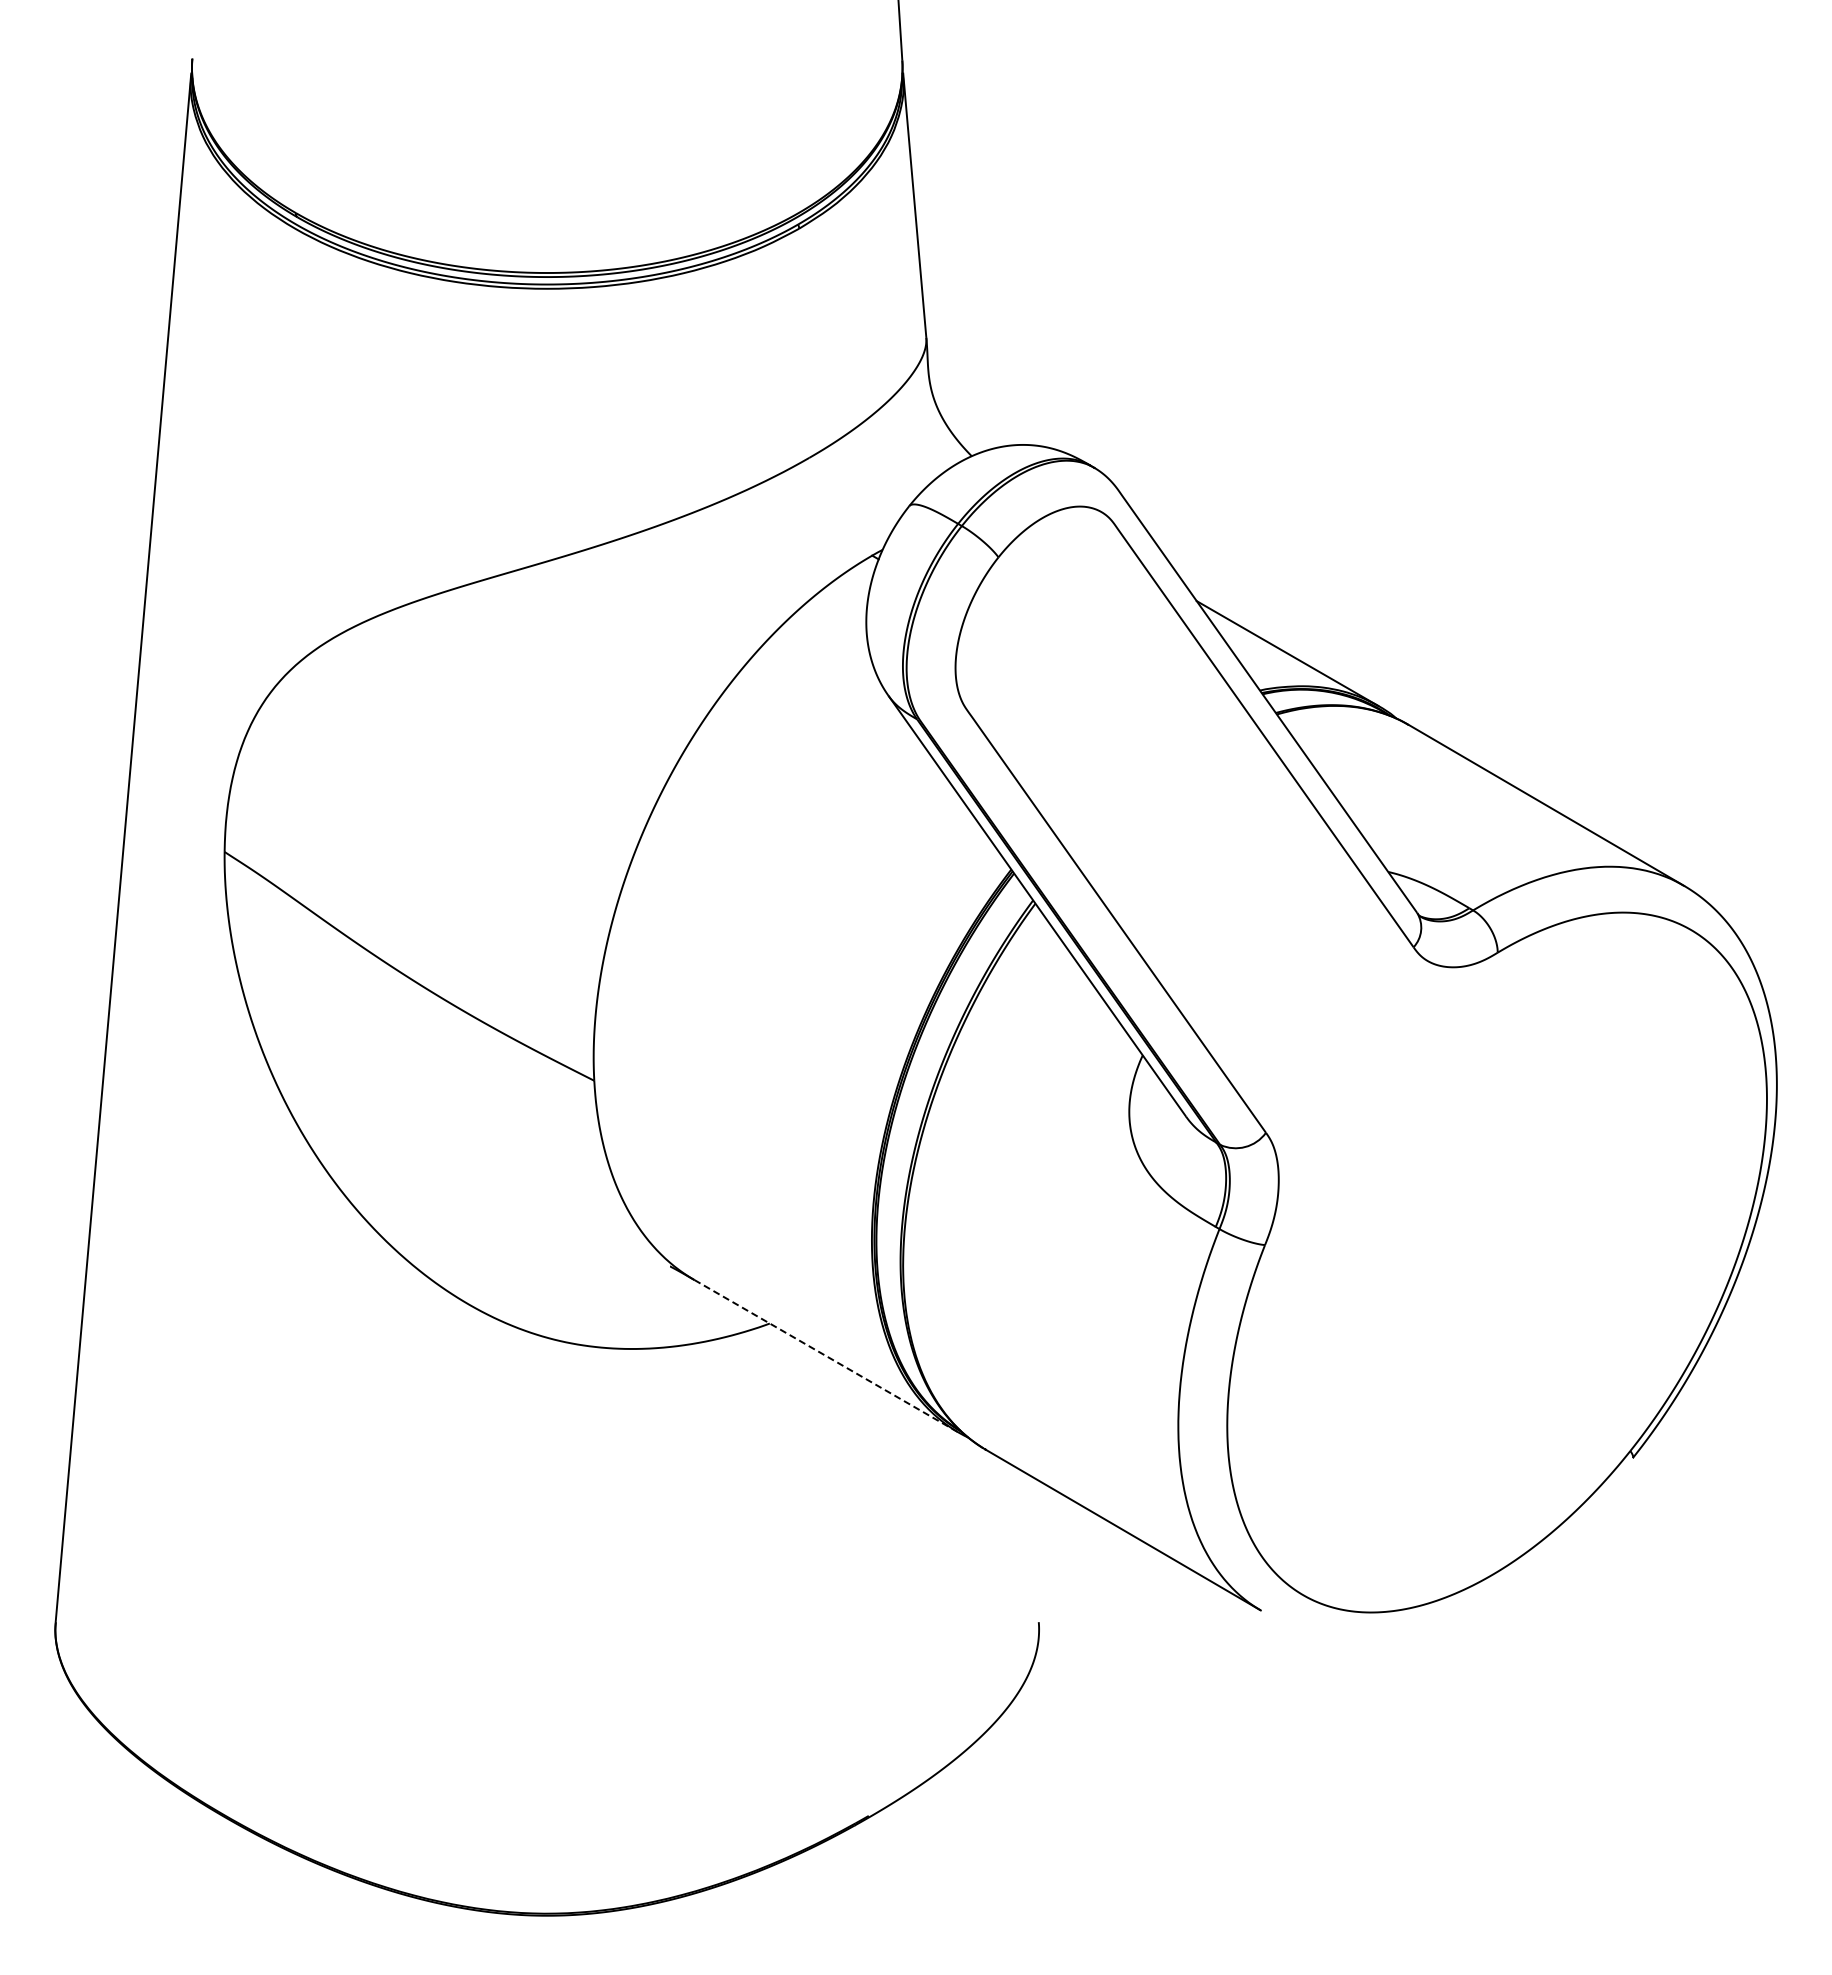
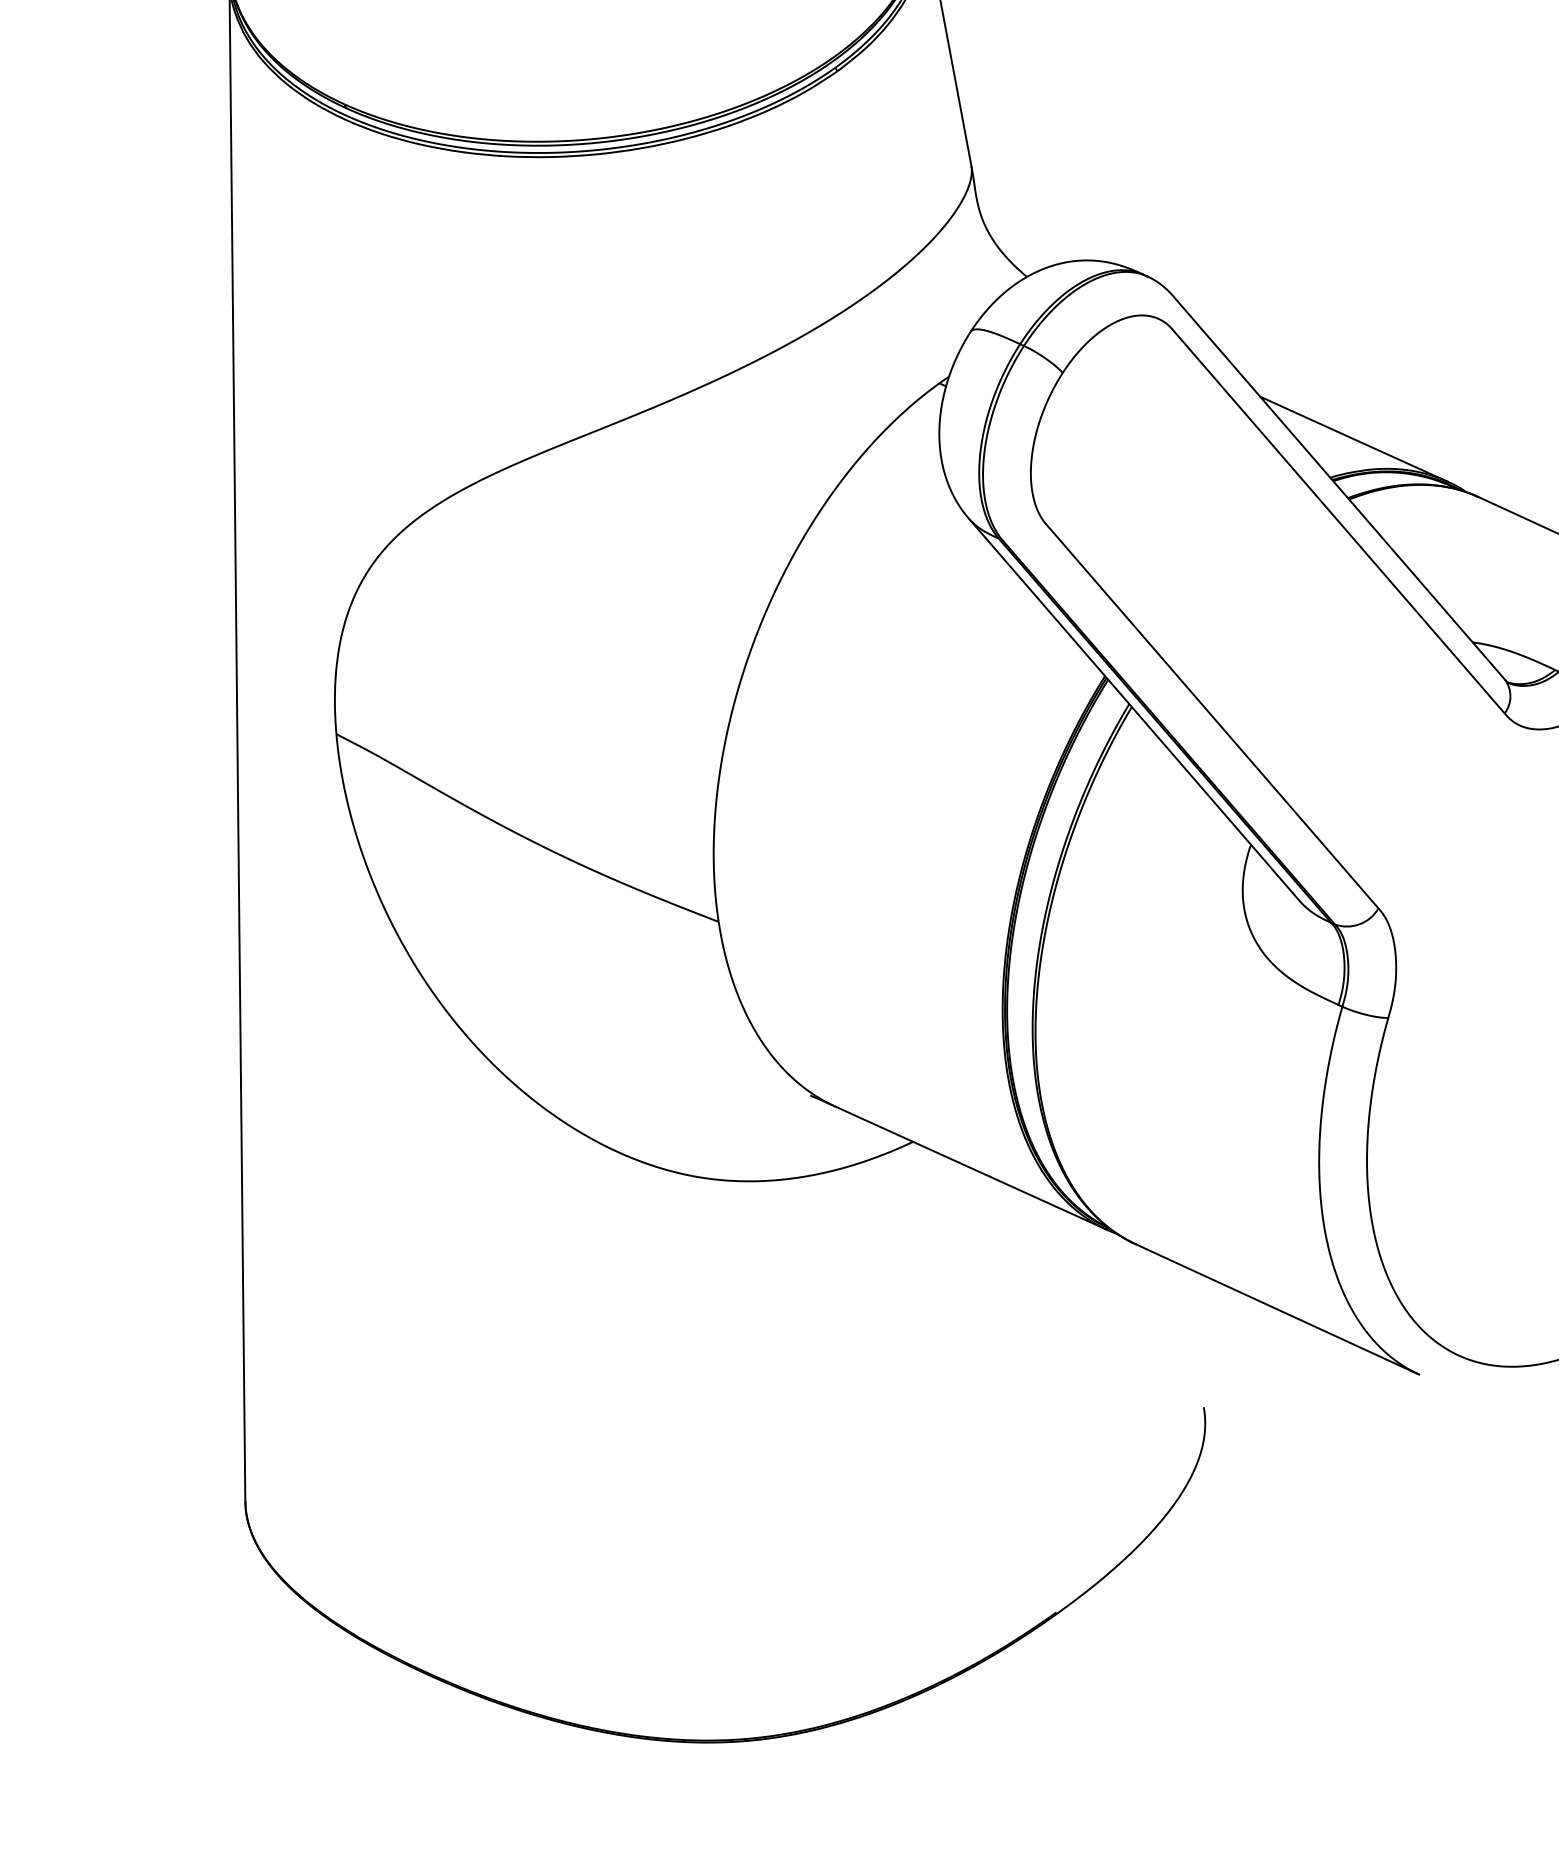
line: (826, 1356) -> (971, 1168), dashed -> solid

